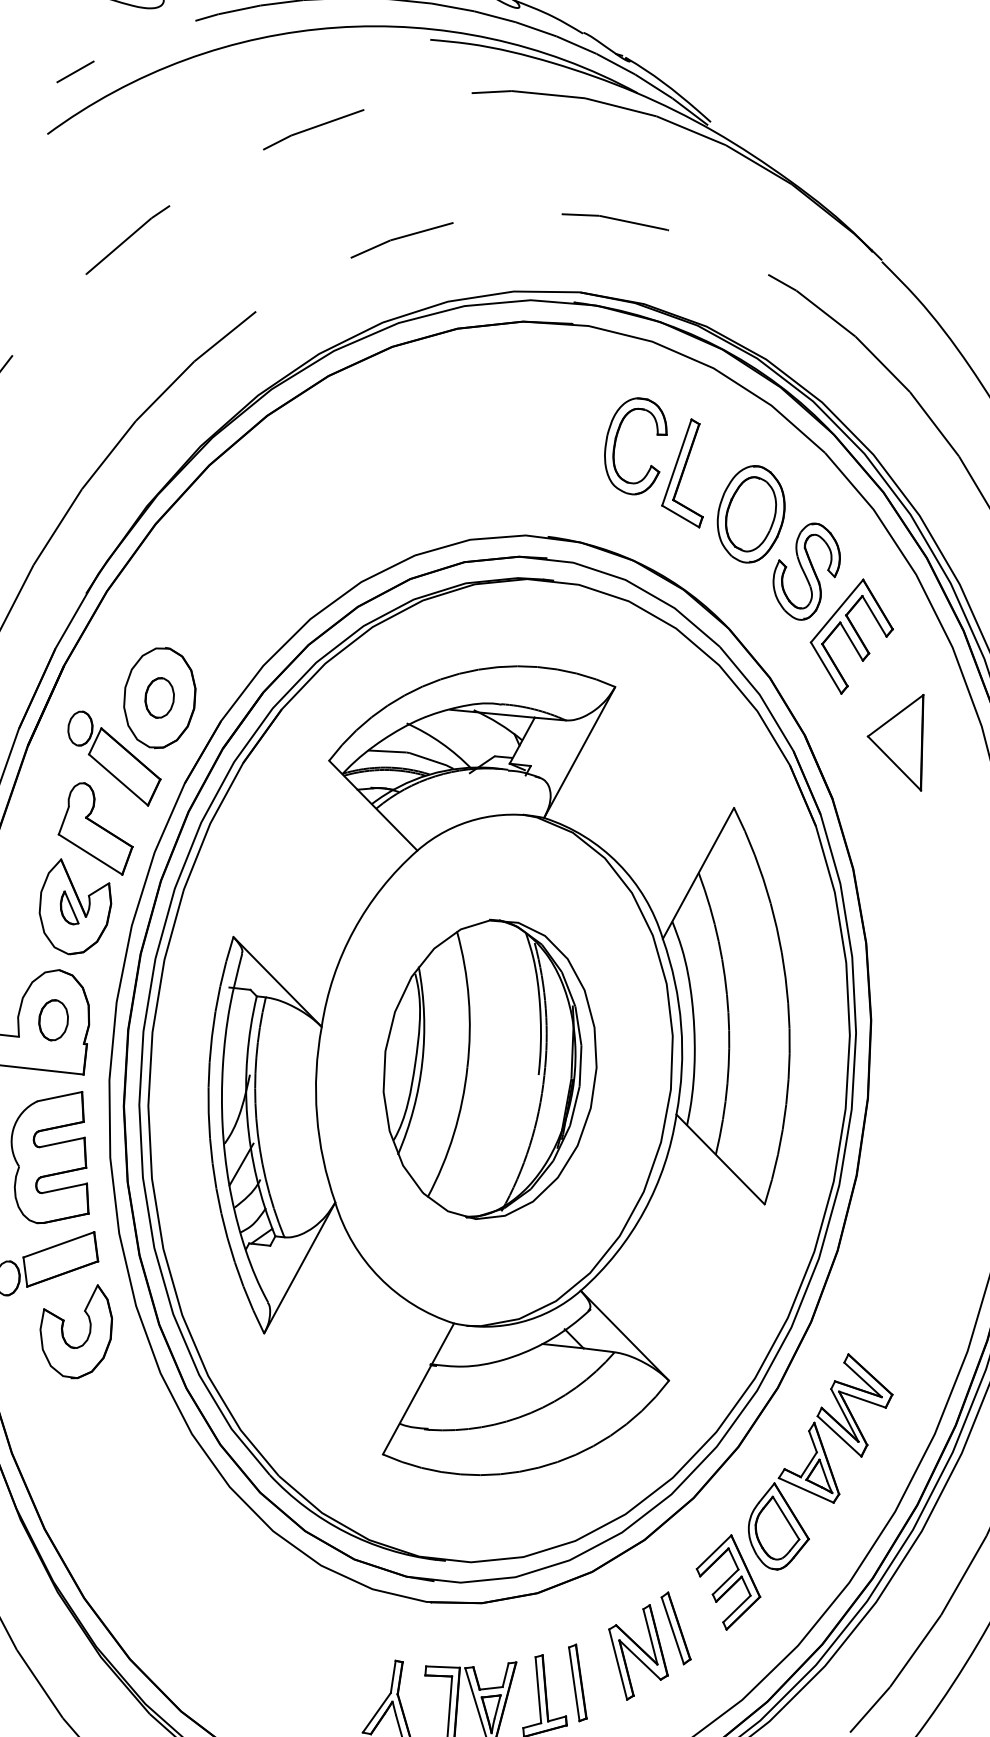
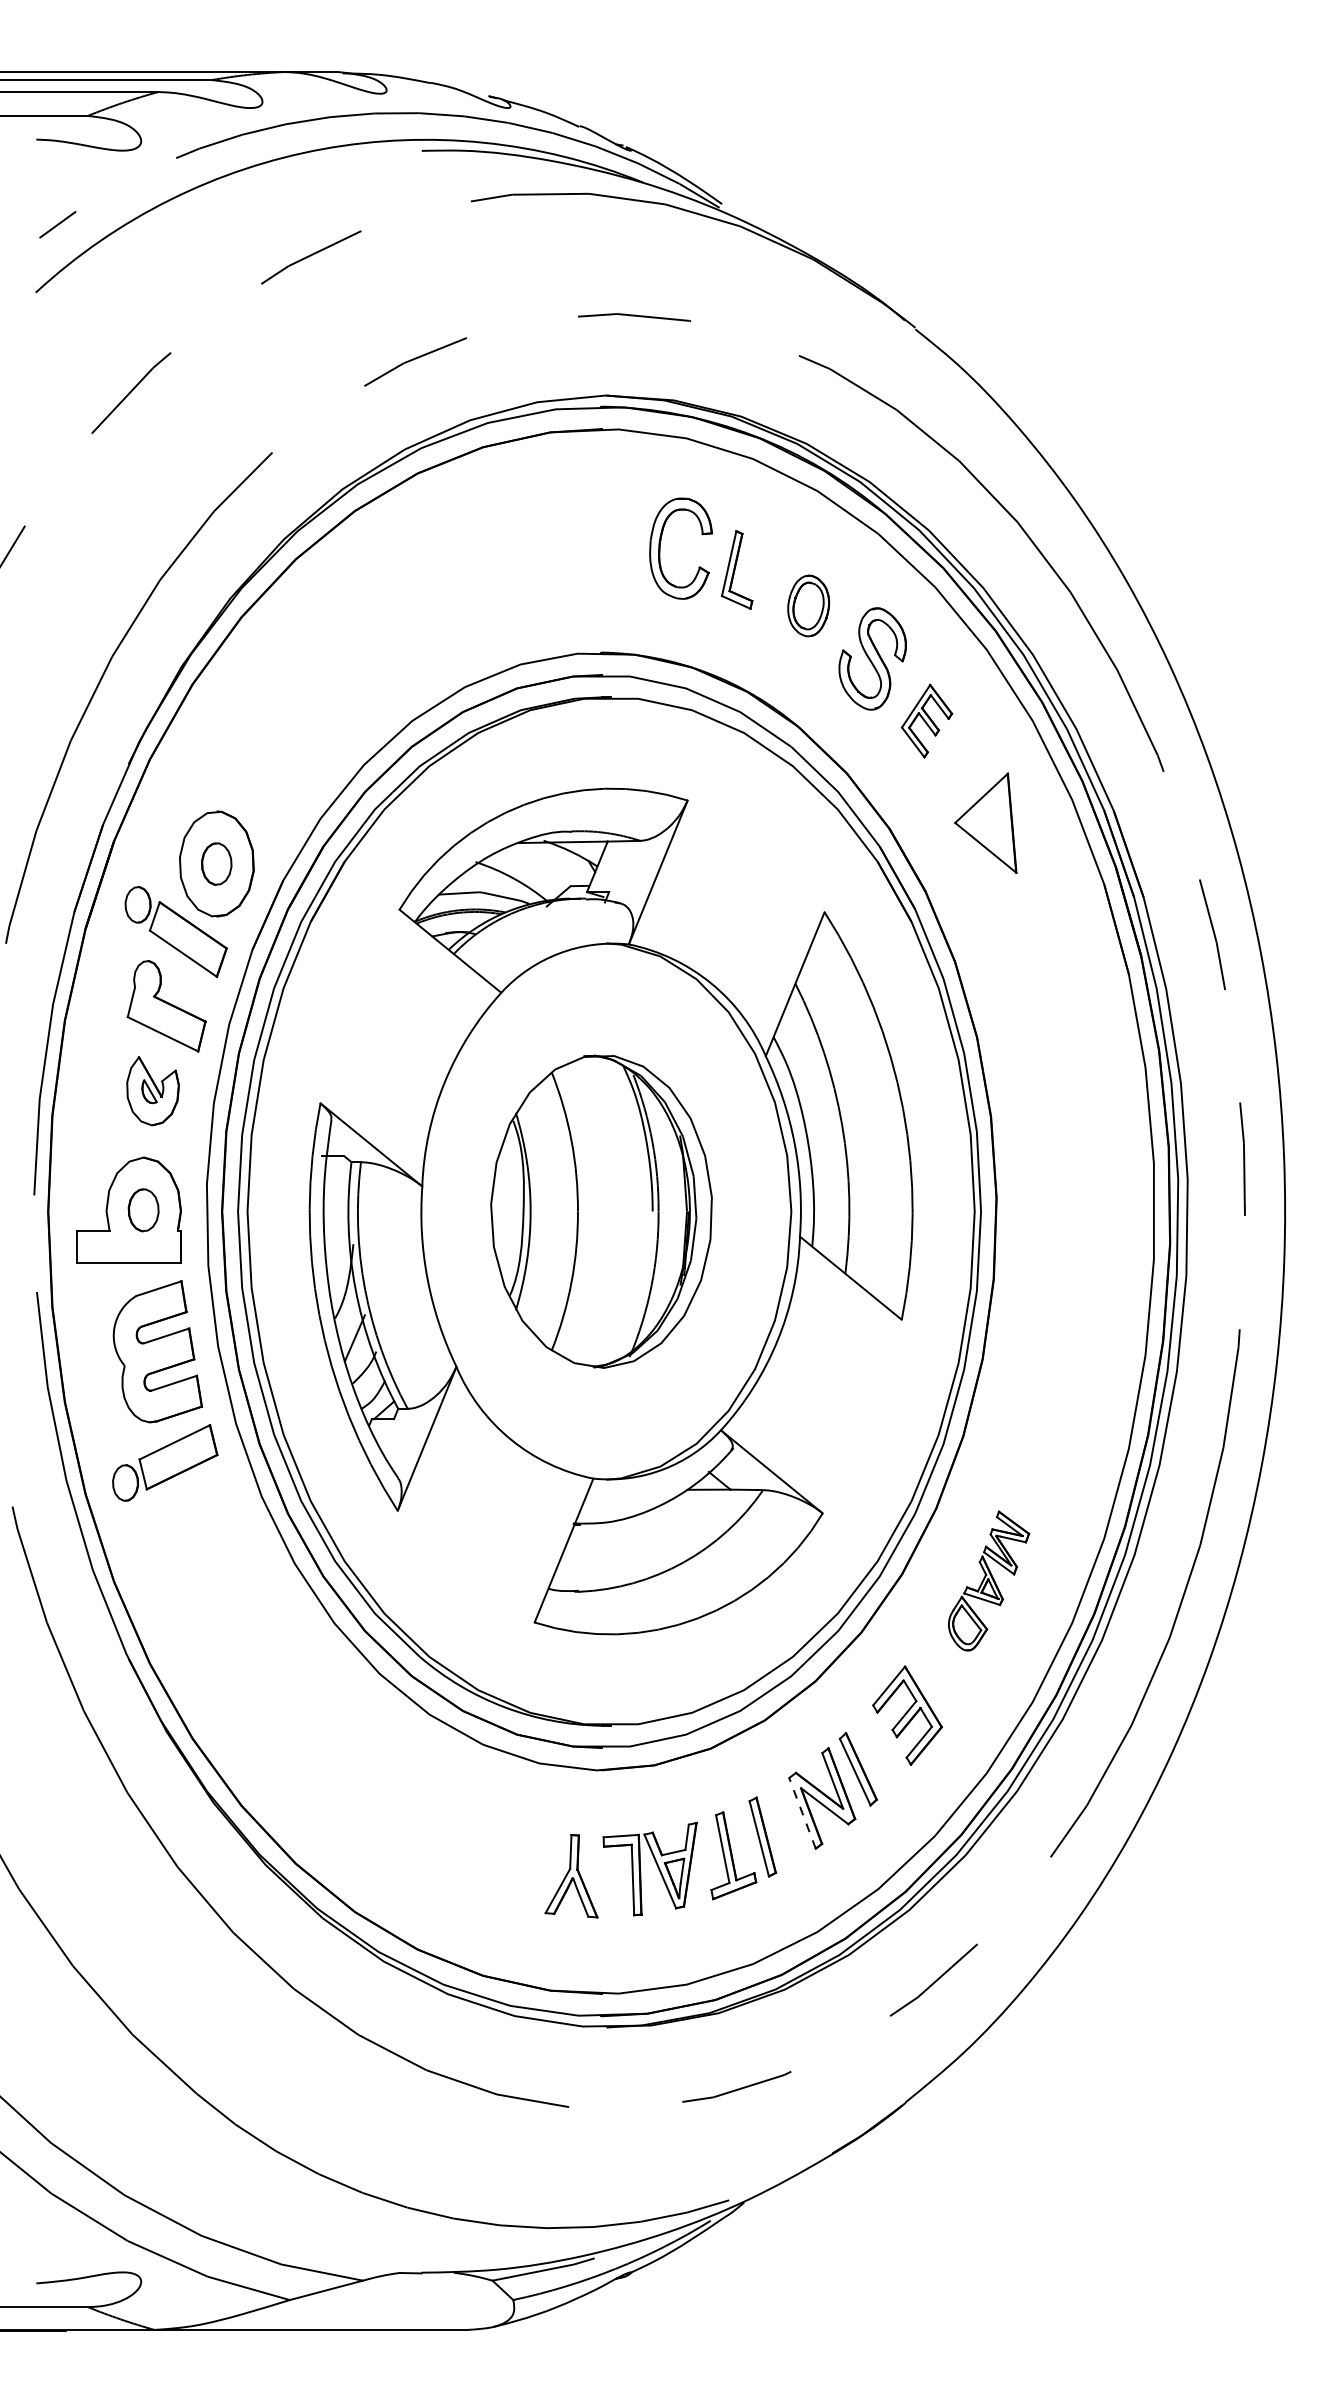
part: (686, 471) -> (736, 569), size x0.7
part: (750, 513) -> (808, 605), size x0.6
part: (851, 635) -> (926, 720), size x0.6
part: (74, 907) -> (152, 1090), size x0.7
part: (63, 1331) -> (189, 1531), removed
part: (819, 1462) -> (988, 1580), size x0.6
line: (618, 1664) -> (802, 1813), solid -> dashed

